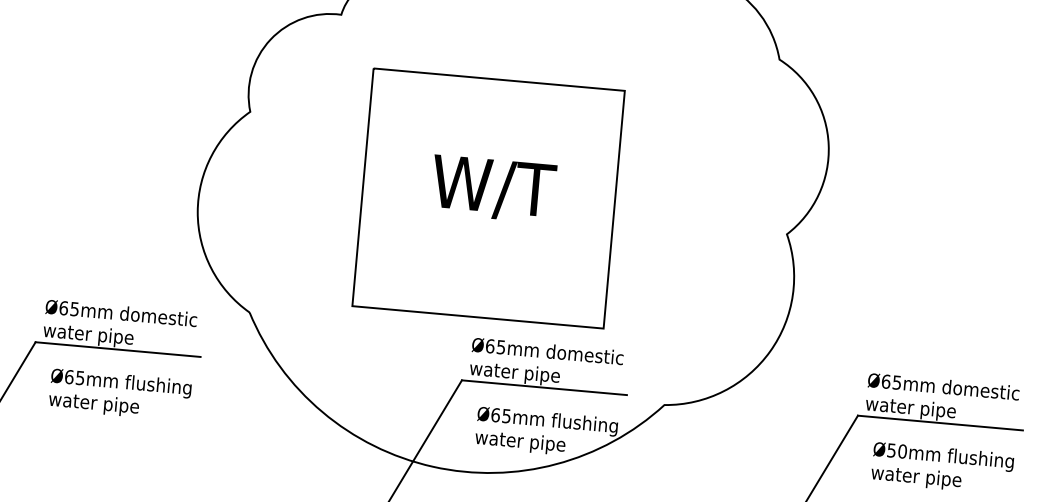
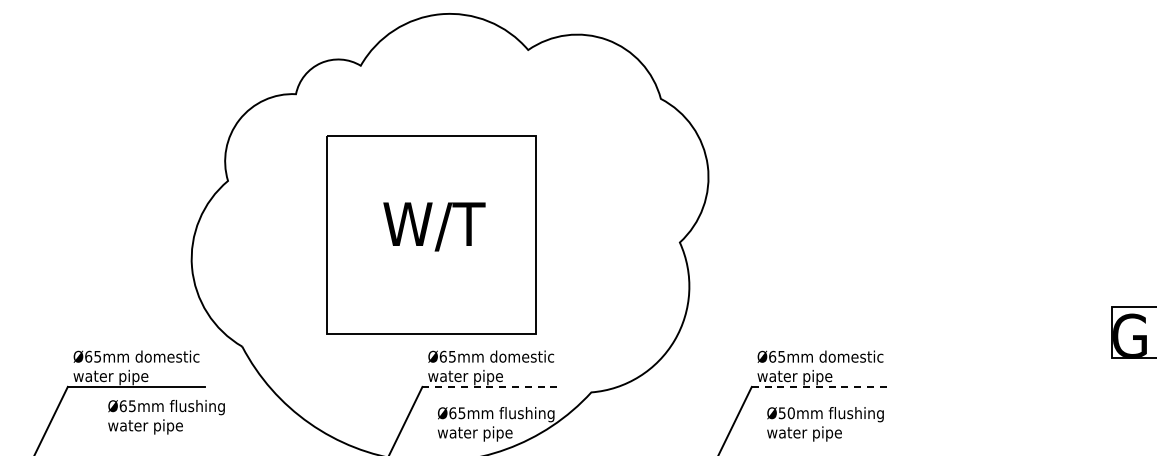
line: (545, 387) -> (491, 386), solid -> dashed
text: (120, 395) -> (166, 417), moved
line: (940, 422) -> (820, 386), solid -> dashed

